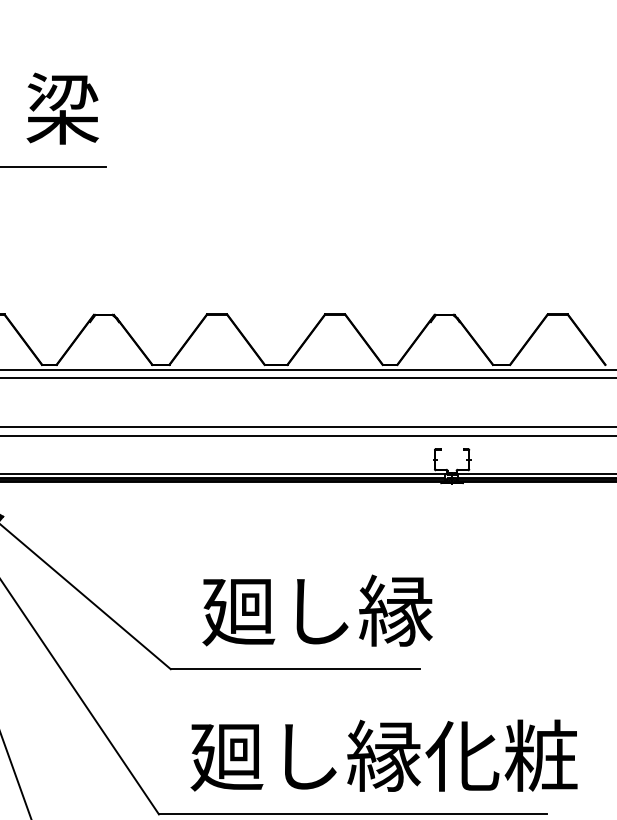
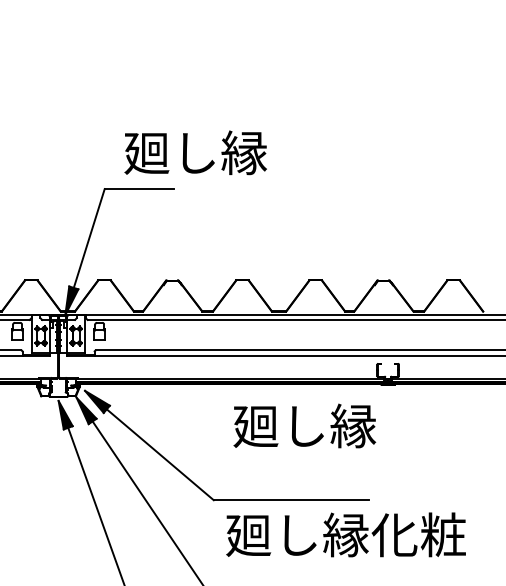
text: (141, 108) -> (195, 152), 梁 -> 廻し縁
text: (317, 609) -> (304, 425), moved
text: (383, 755) -> (345, 534), moved

